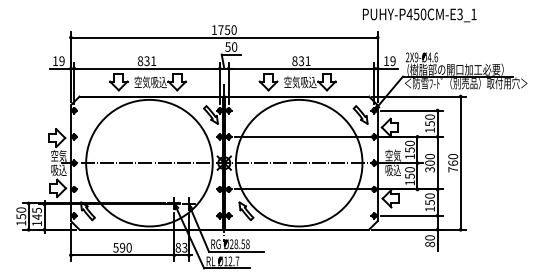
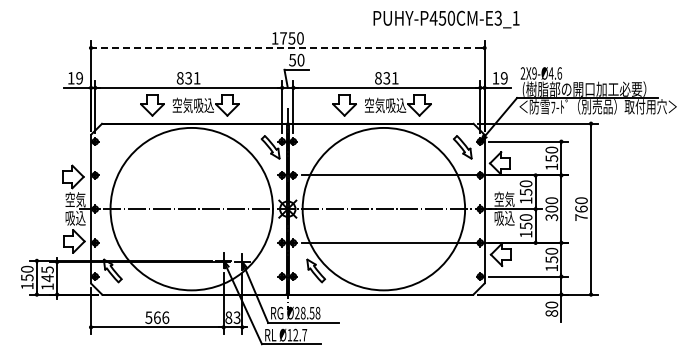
text: (419, 15) -> (446, 19), moved
line: (224, 37) -> (287, 48), solid -> dashed
text: (125, 247) -> (161, 317), 590 -> 566

